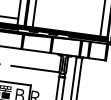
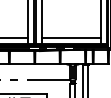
line: (67, 25) -> (71, 38), added

